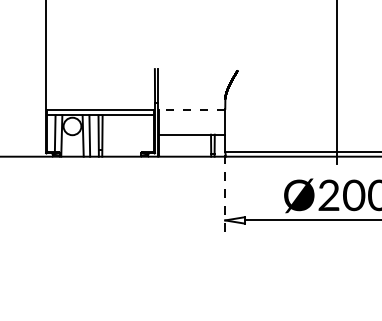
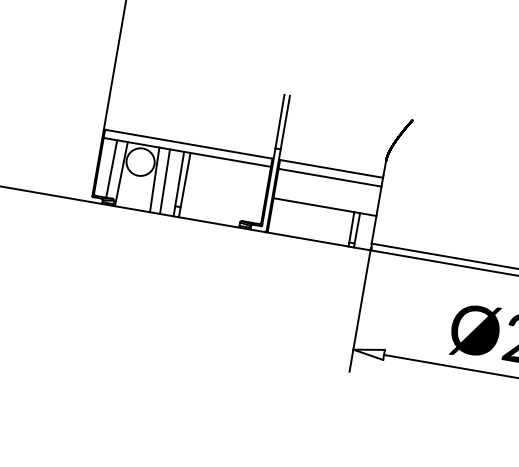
line: (191, 110) -> (330, 169), dashed -> solid
line: (192, 115) -> (330, 177), added
line: (225, 194) -> (360, 309), dashed -> solid

